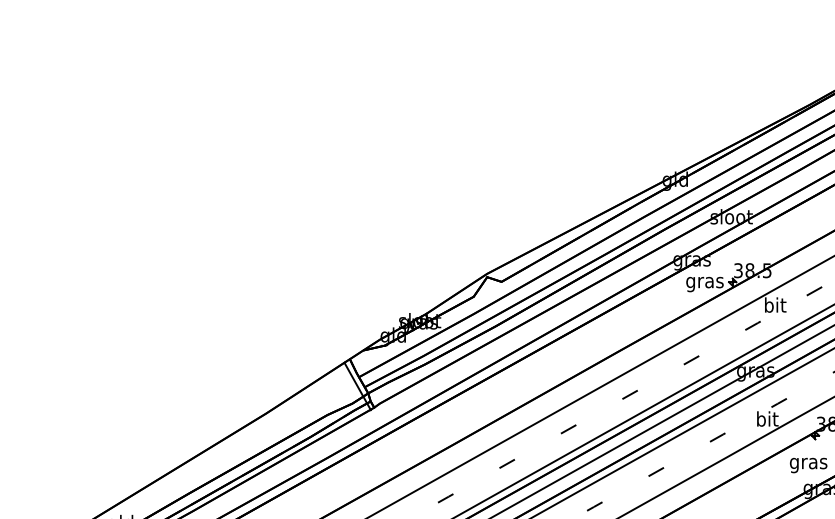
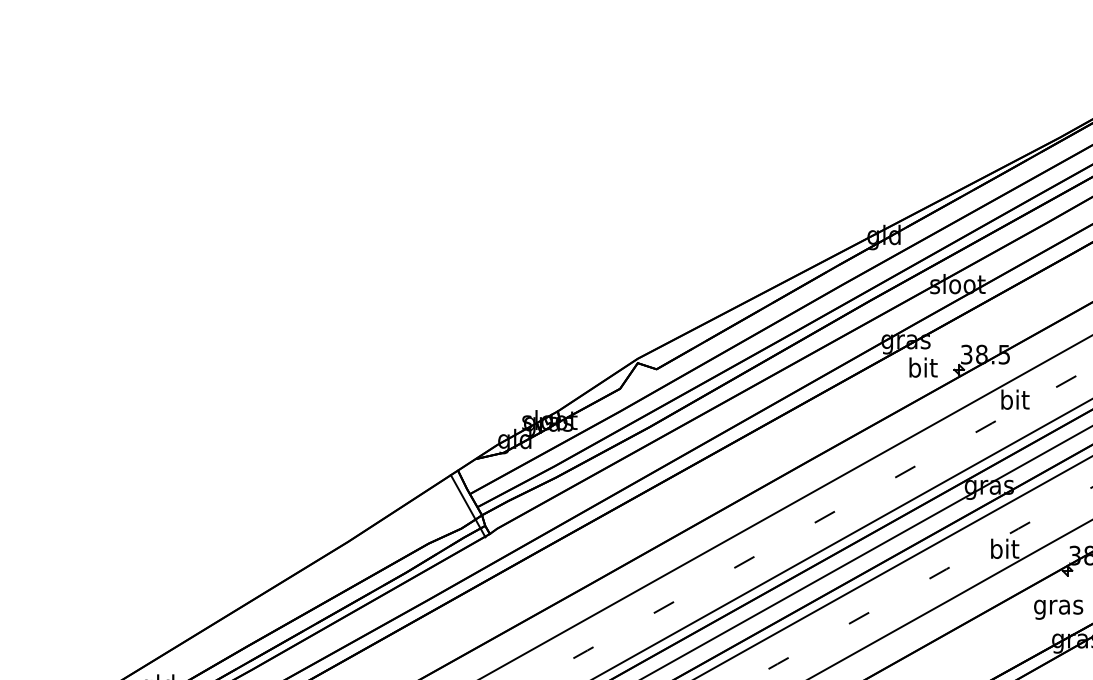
text: (704, 282) -> (922, 369), gras -> bit

